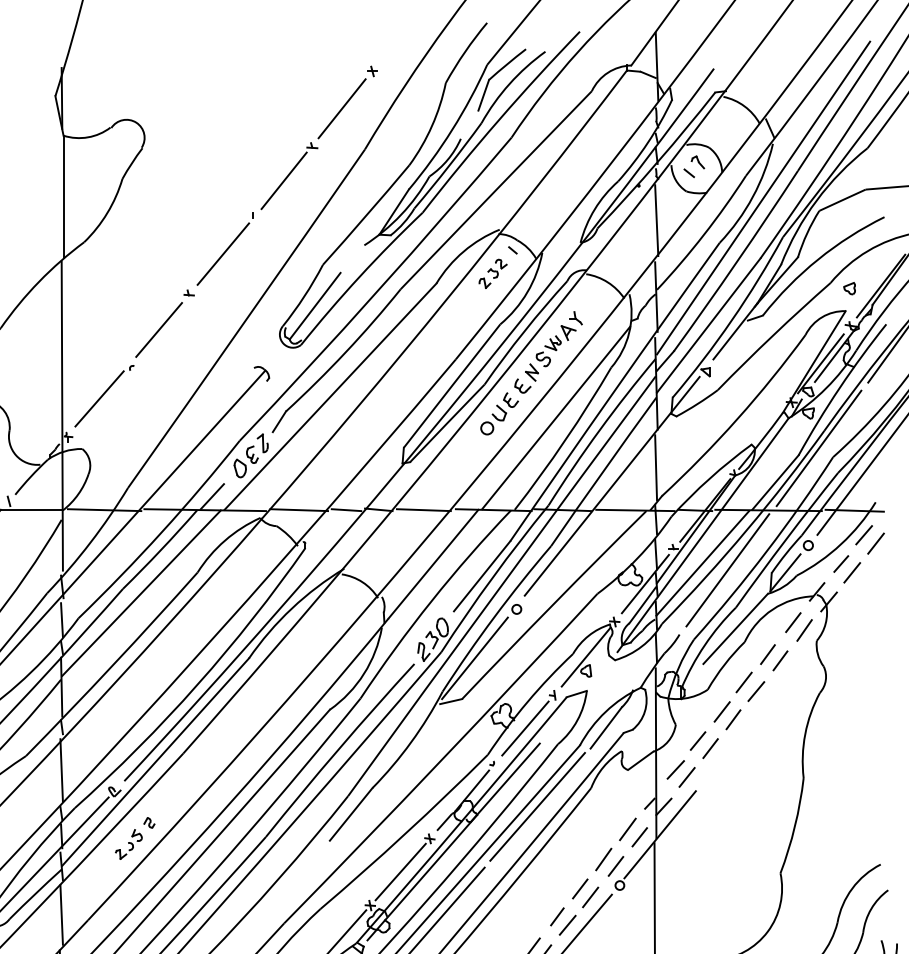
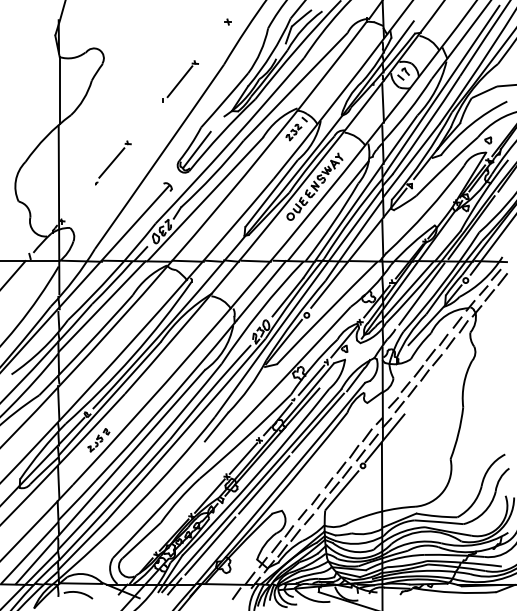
line: (341, 108) -> (211, 42), removed
line: (222, 253) -> (146, 121), removed
line: (99, 398) -> (79, 200), removed

